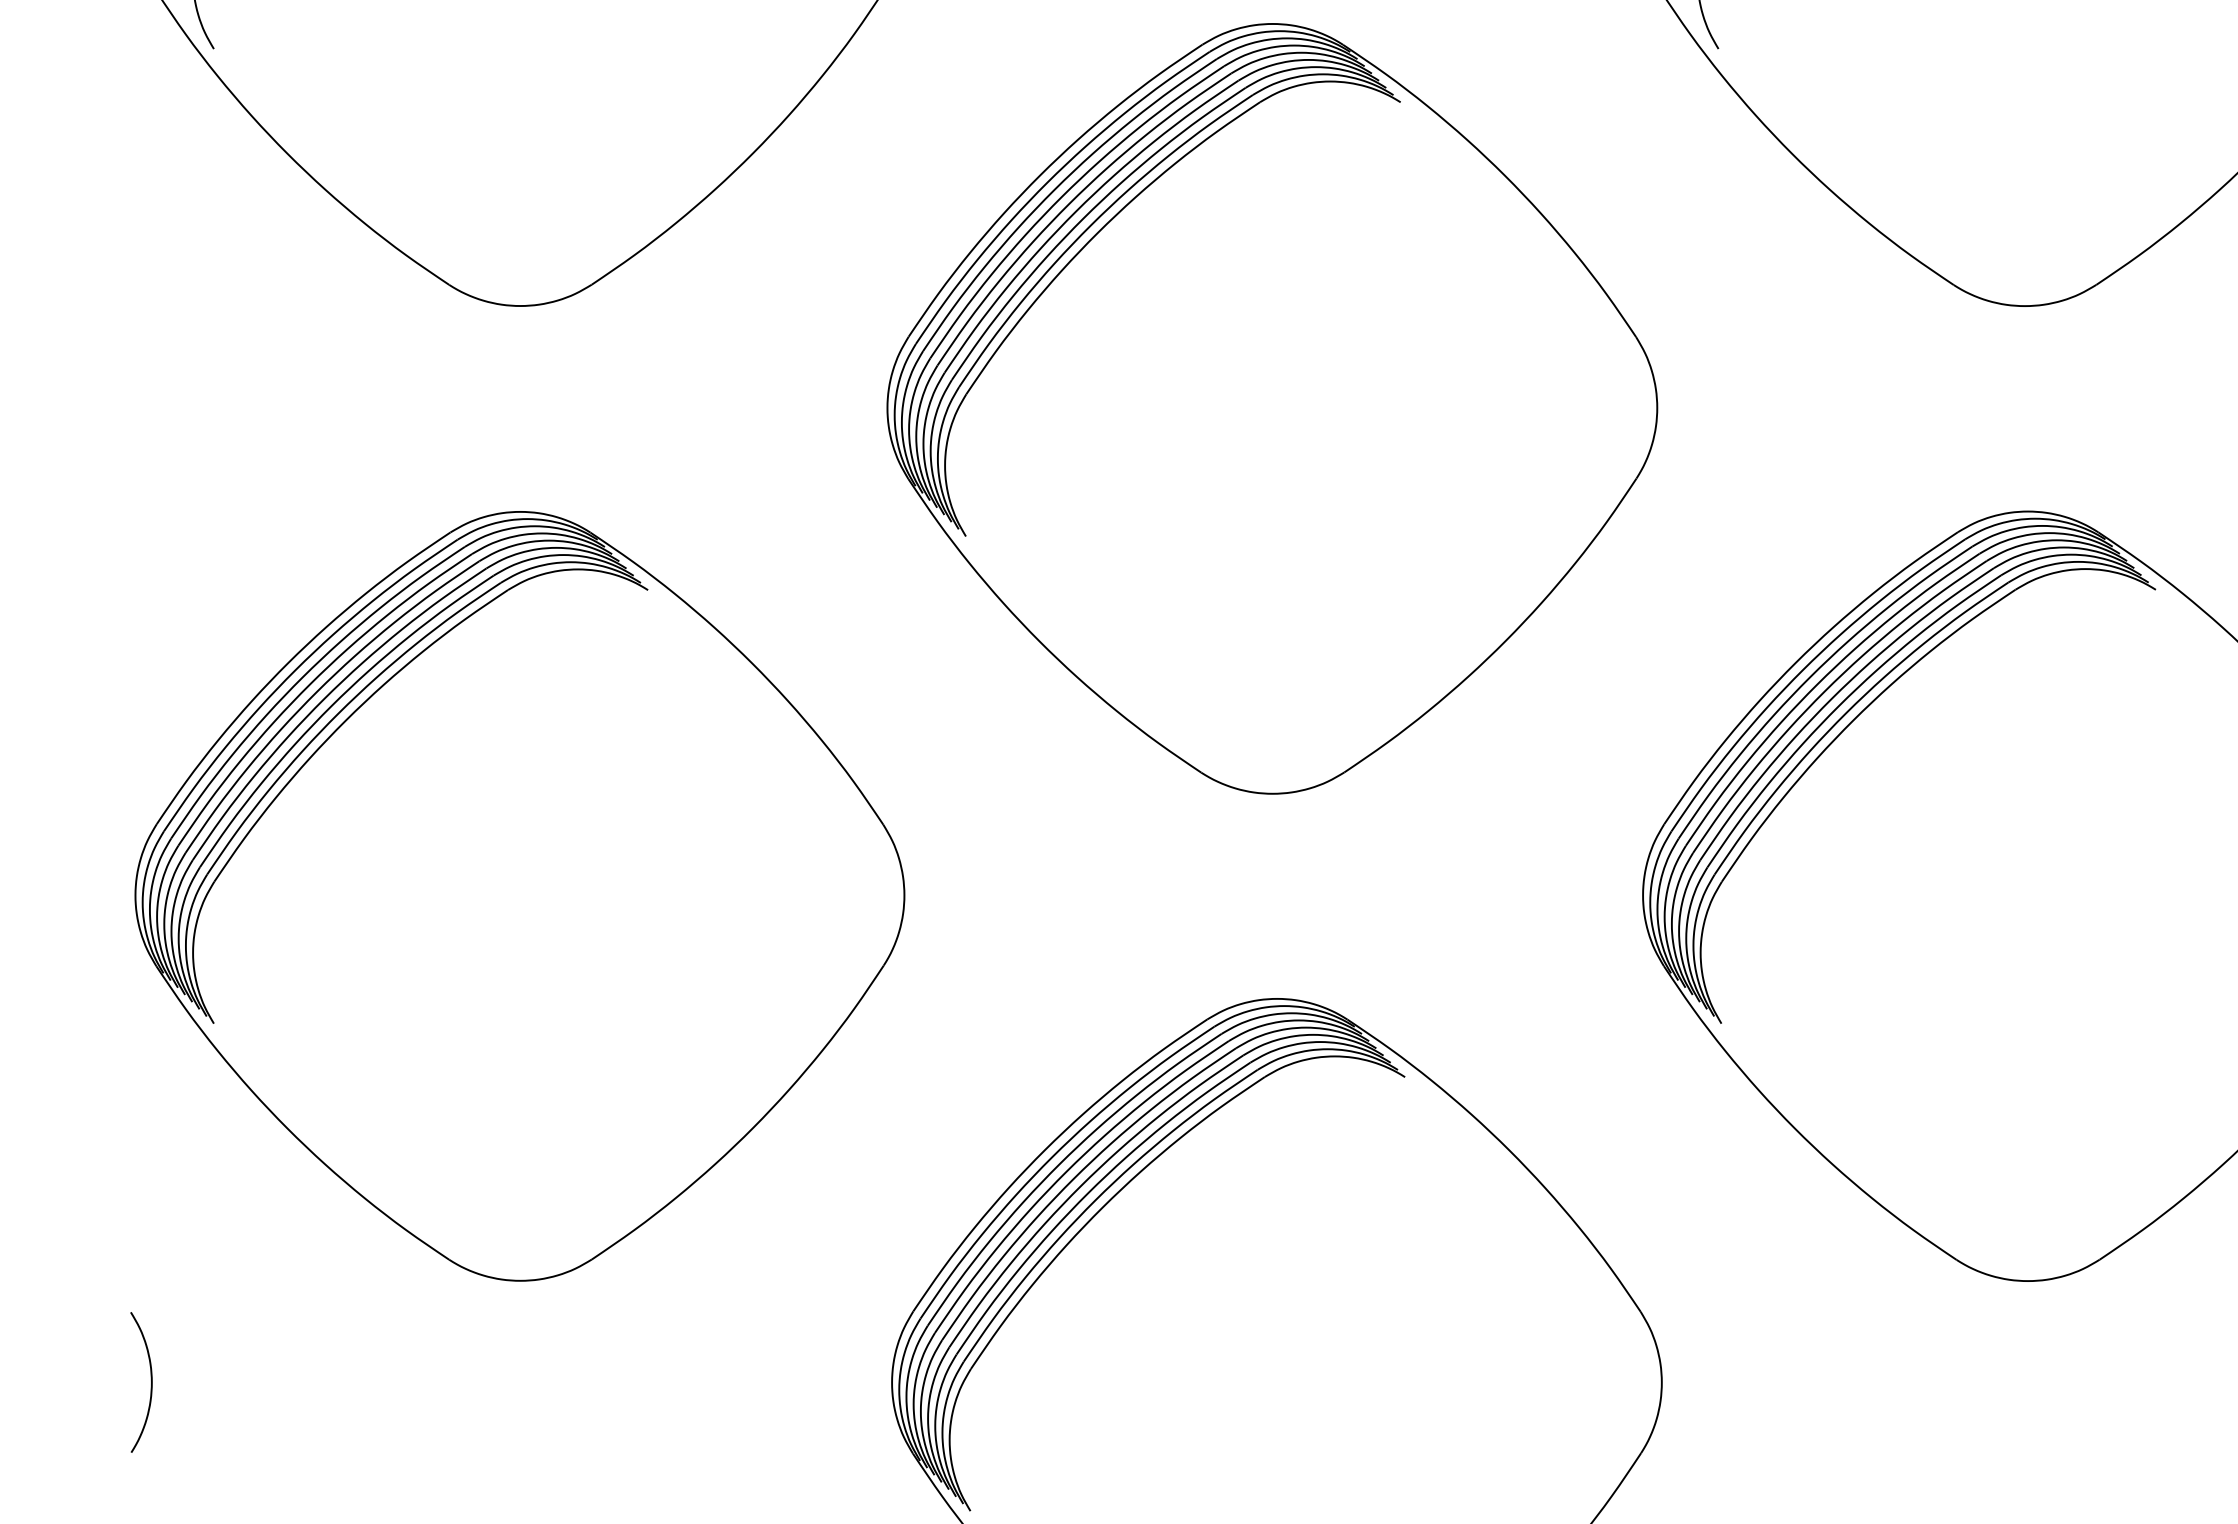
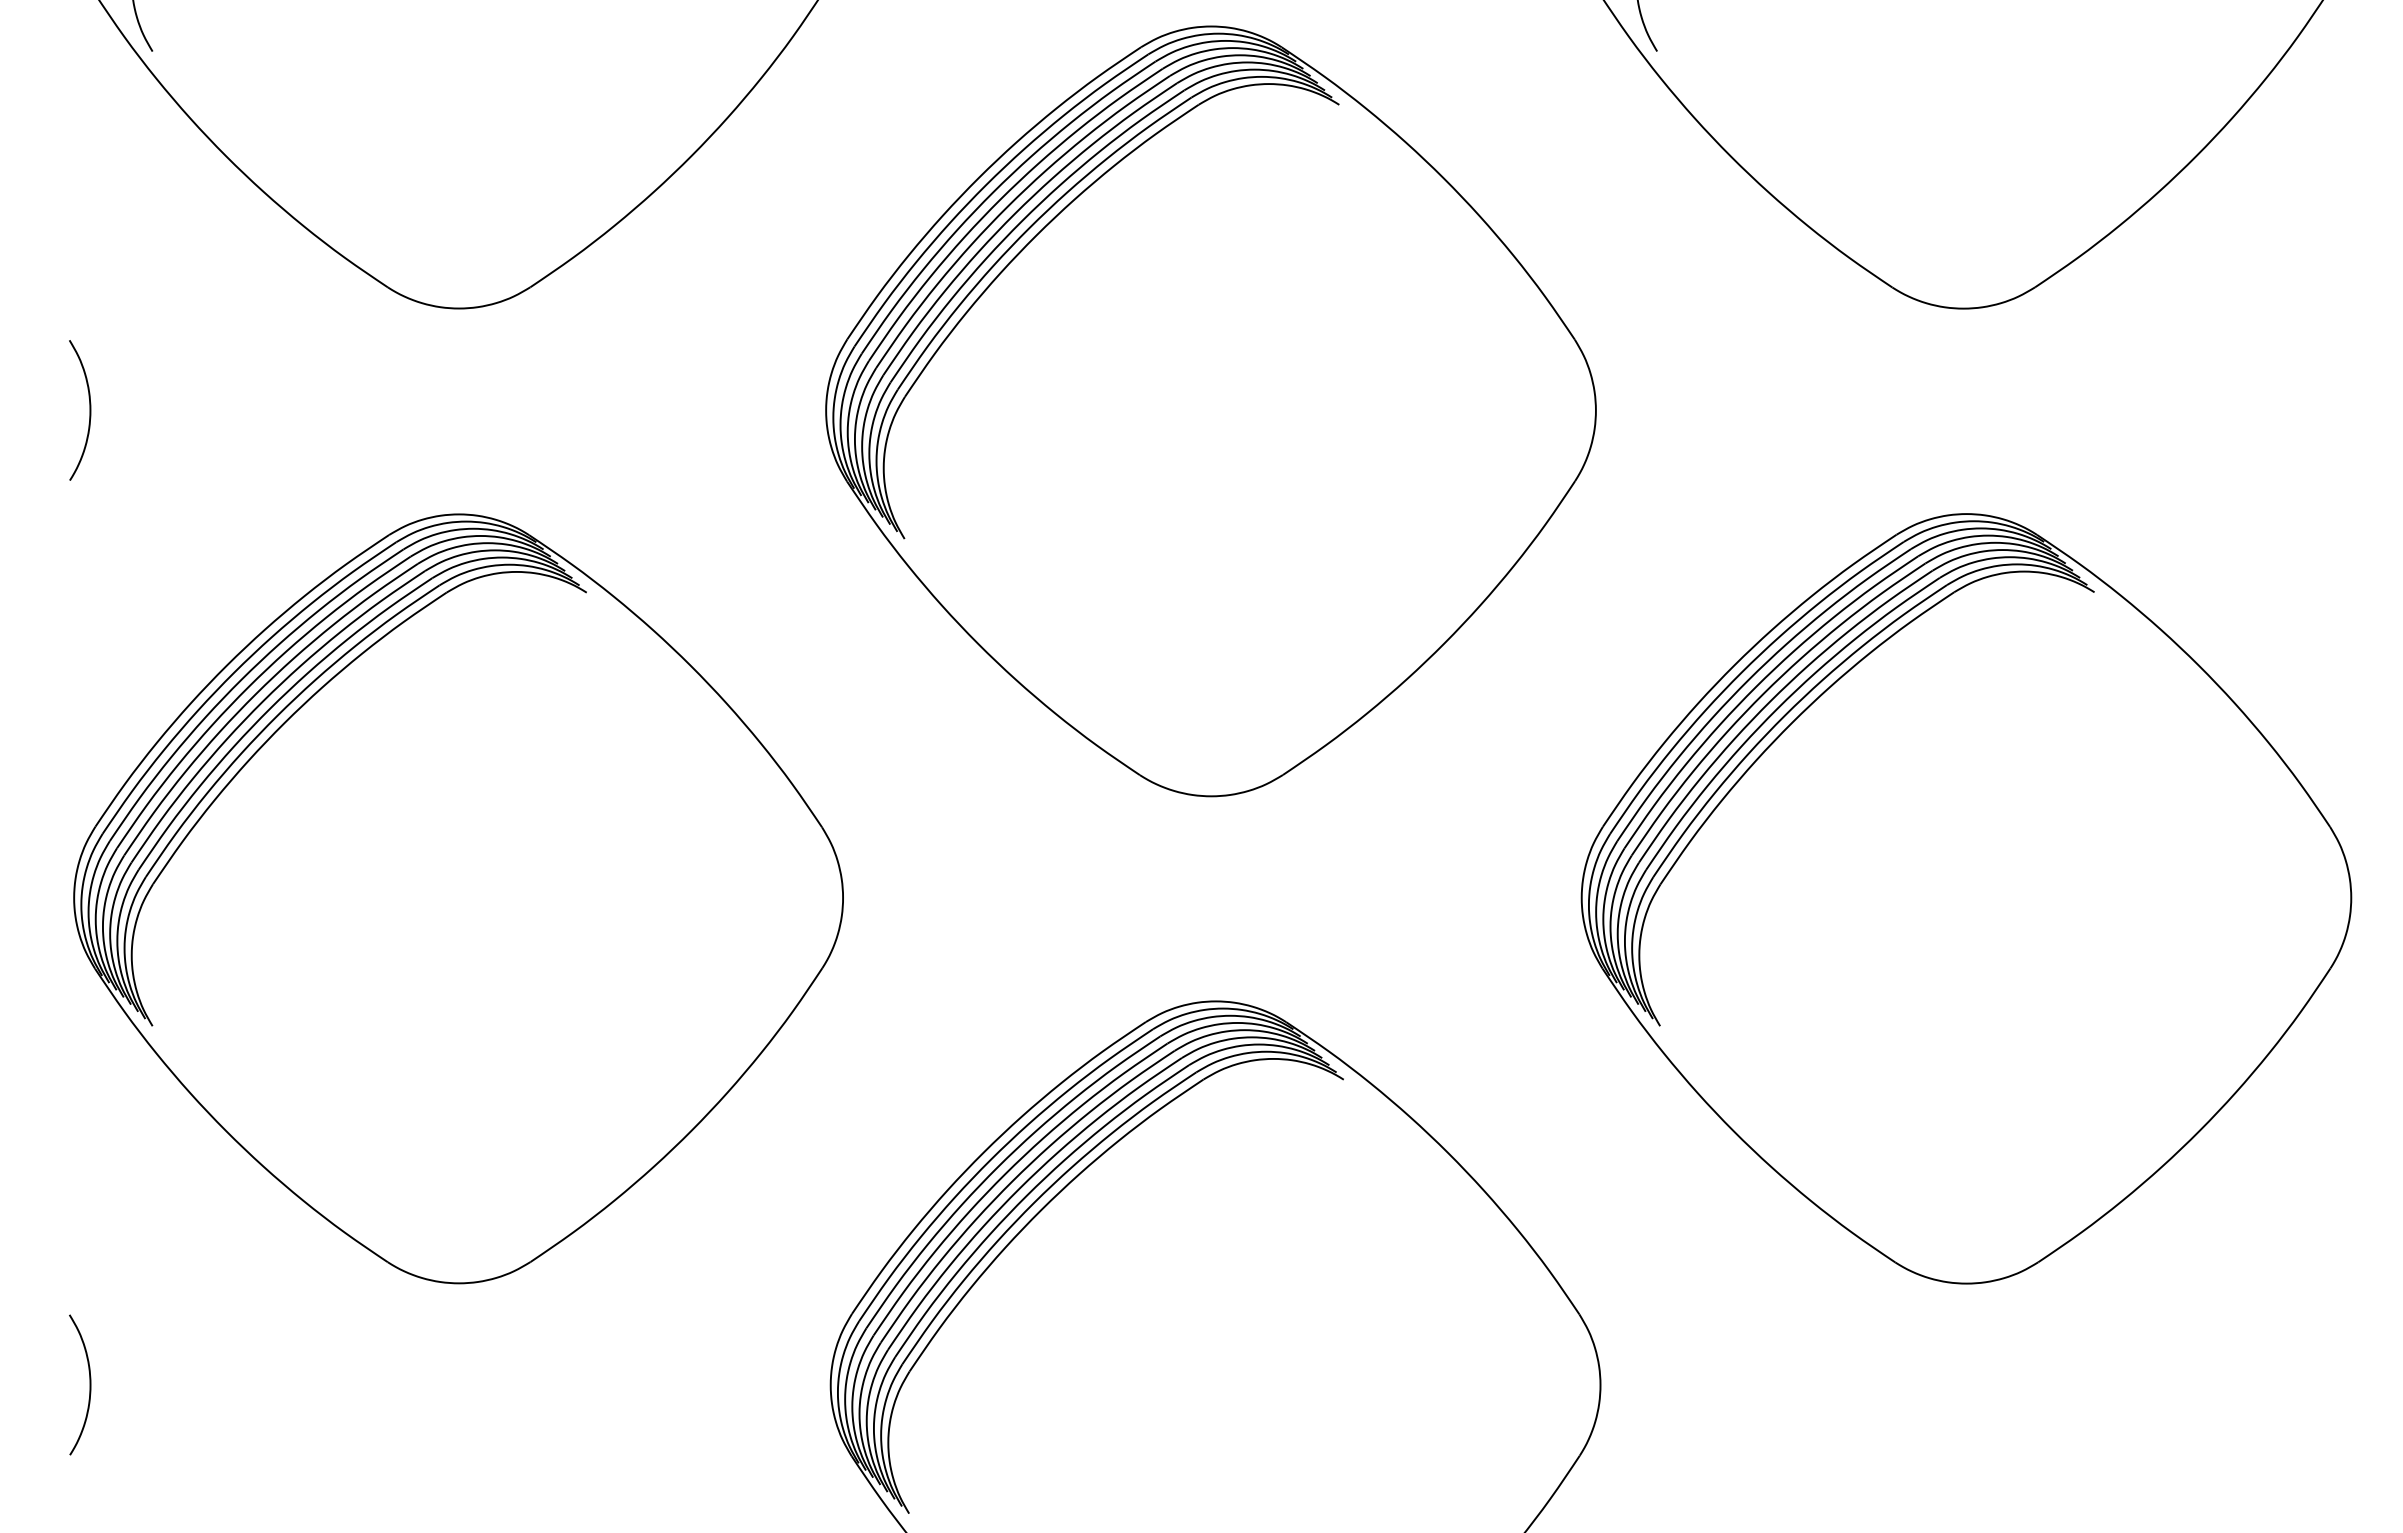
curve: (150, 407) -> (89, 410), added

